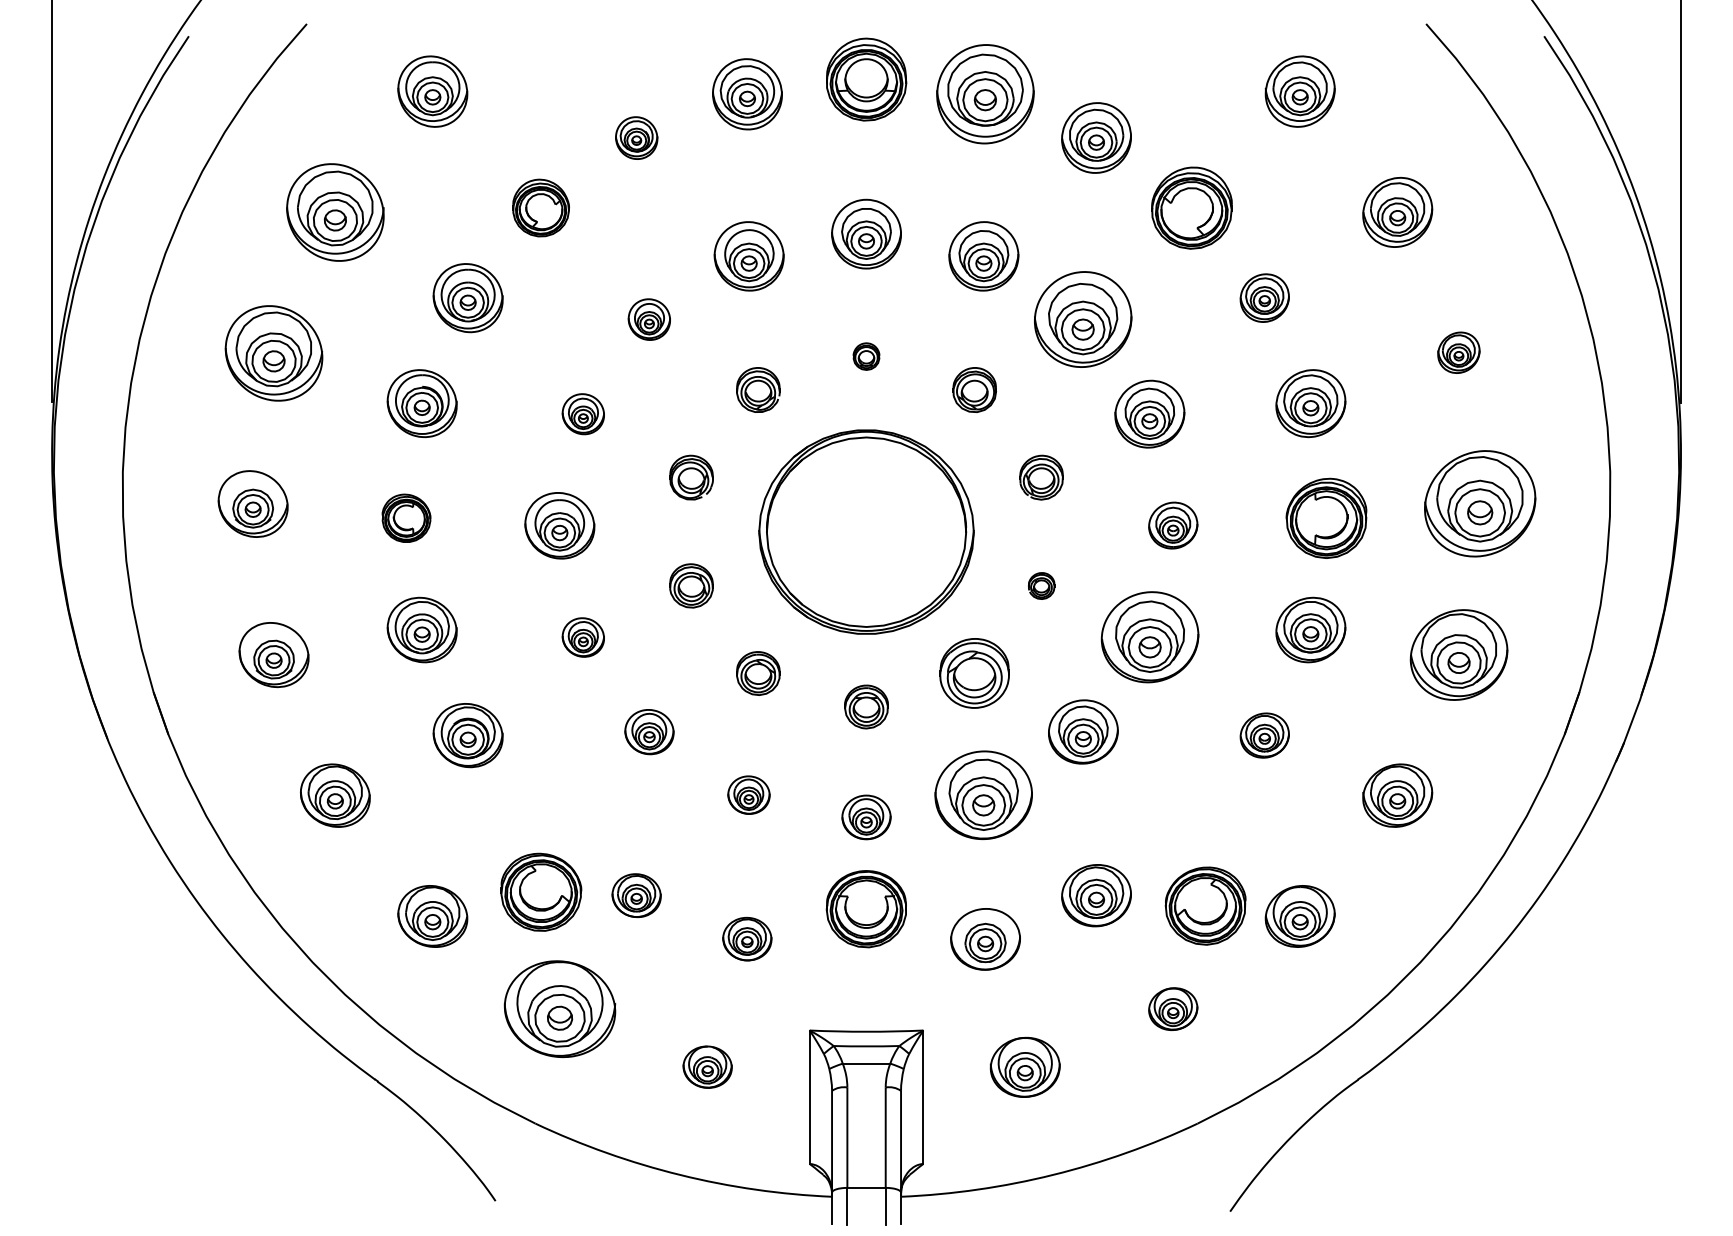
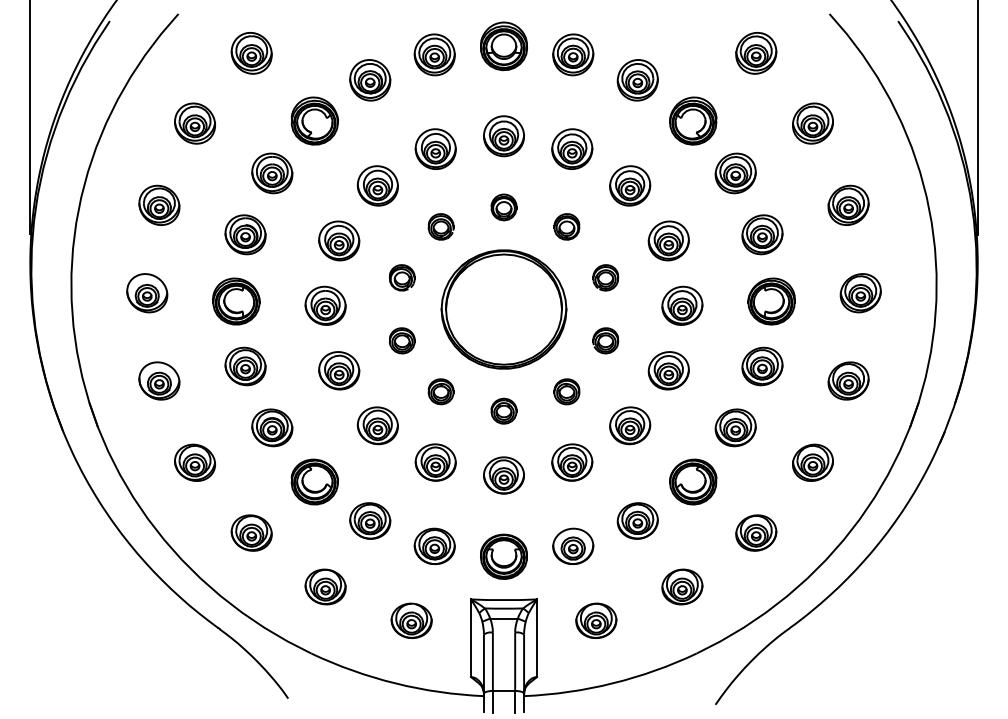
part: (985, 93) -> (573, 54), size x0.71
part: (636, 138) -> (370, 80), size x1.67
part: (540, 207) -> (314, 120), size x1.43
part: (334, 212) -> (194, 123), size x0.71
part: (1264, 298) -> (735, 173), size x1.43
part: (649, 318) -> (377, 185), size x1.67
part: (1083, 318) -> (630, 185), size x0.71
part: (274, 351) -> (159, 204), size x0.71
part: (1458, 351) -> (848, 204), size x1.67
part: (865, 356) -> (503, 207), size x1.67
part: (583, 413) -> (339, 240), size x1.67
part: (1479, 504) -> (860, 293), size x0.62
part: (406, 518) -> (236, 301), size x1.67
part: (1173, 525) -> (682, 305), size x1.43
part: (1041, 585) -> (605, 340), size x1.67
part: (583, 636) -> (339, 370), size x1.67
part: (1149, 636) -> (668, 370), size x0.71
part: (1458, 654) -> (848, 380), size x0.71
part: (973, 673) -> (566, 391), size x0.62
part: (649, 731) -> (377, 425), size x1.43
part: (1264, 734) -> (735, 427), size x1.43
part: (748, 795) -> (435, 462), size x1.67
part: (984, 795) -> (572, 462), size x0.71
part: (865, 817) -> (503, 475), size x1.43
part: (540, 891) -> (314, 481), moved
part: (636, 894) -> (370, 520), size x1.43
part: (1206, 905) -> (693, 481), moved
part: (865, 908) -> (503, 556), moved
part: (747, 937) -> (434, 545), size x1.43
part: (559, 1008) -> (325, 586), size x0.62
part: (1173, 1008) -> (682, 586), size x1.43
part: (707, 1066) -> (411, 620), size x1.43

